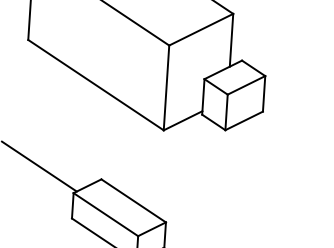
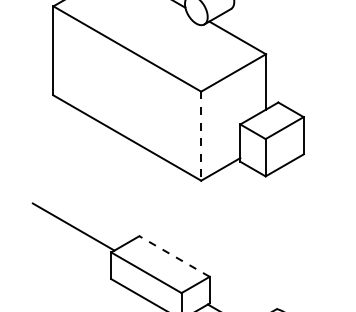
line: (166, 88) -> (201, 136), solid -> dashed
line: (133, 200) -> (174, 256), solid -> dashed

